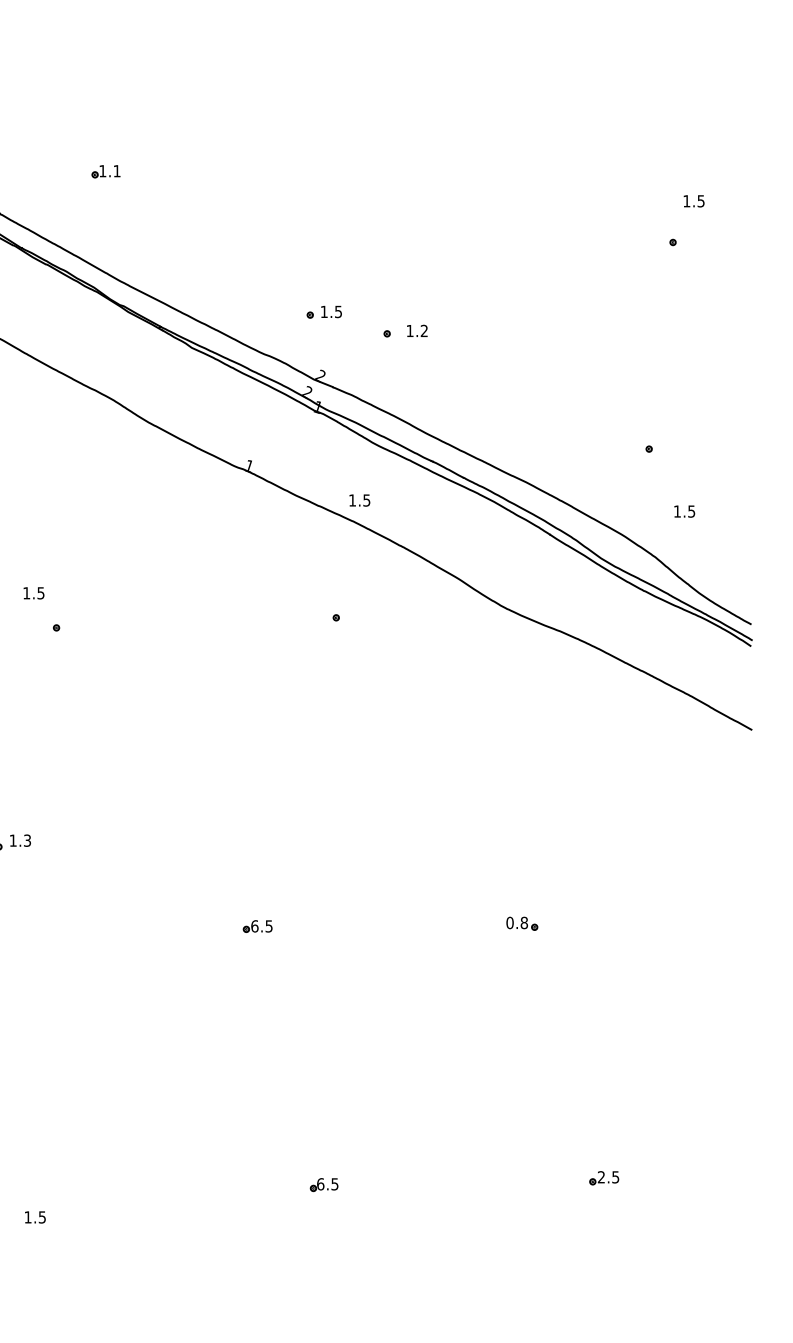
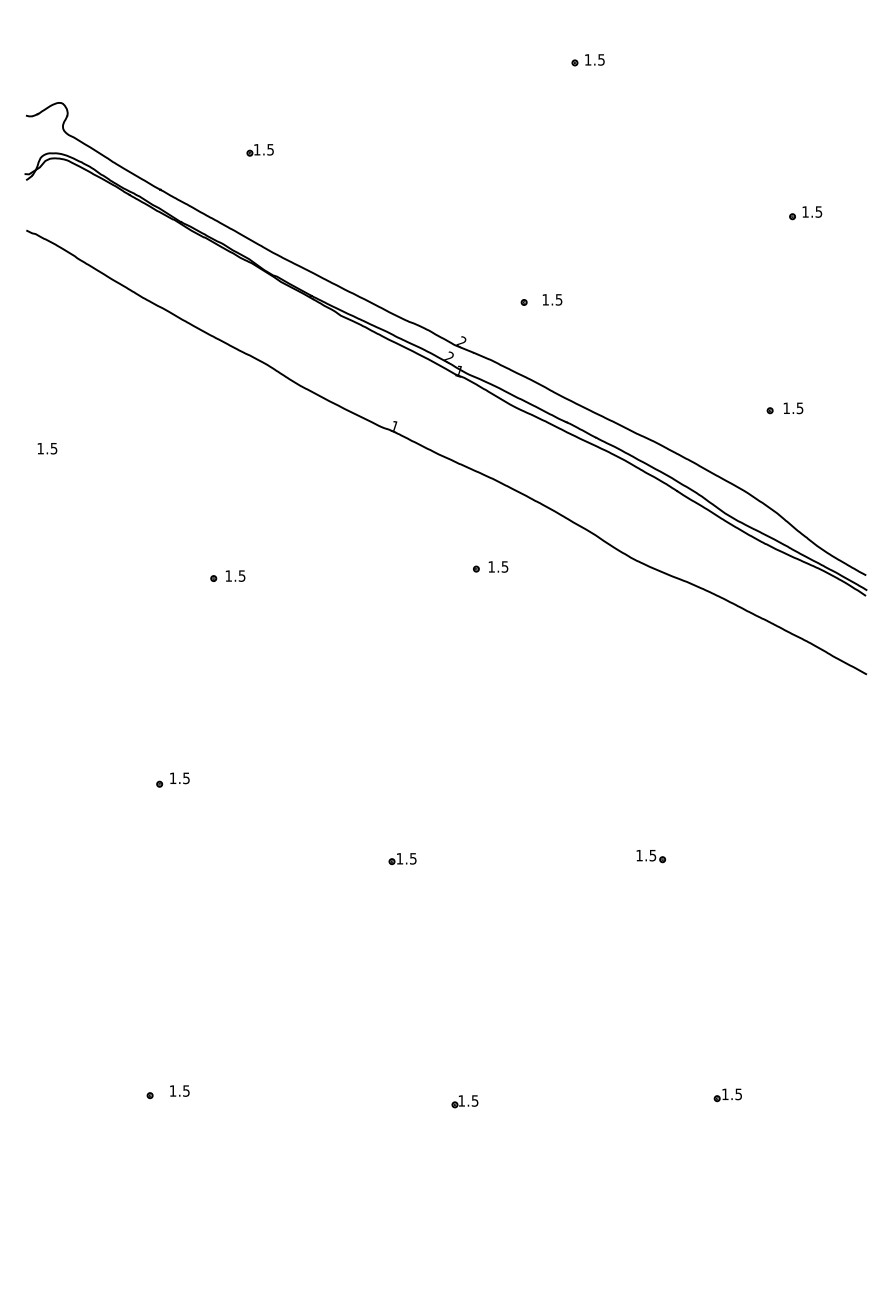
text: (117, 170) -> (270, 149), 1.1 -> 1.5
text: (694, 200) -> (812, 211), moved
part: (323, 312) -> (587, 60), moved
text: (423, 330) -> (558, 299), 1.2 -> 1.5
text: (359, 500) -> (498, 566), moved
text: (684, 511) -> (793, 408), moved
text: (33, 592) -> (235, 575), moved
text: (27, 839) -> (186, 777), 1.3 -> 1.5
text: (517, 922) -> (646, 855), 0.8 -> 1.5
text: (254, 926) -> (399, 858), 6.5 -> 1.5
text: (601, 1176) -> (725, 1093), 2.5 -> 1.5
text: (320, 1183) -> (461, 1100), 6.5 -> 1.5
text: (34, 1216) -> (179, 1090), moved

